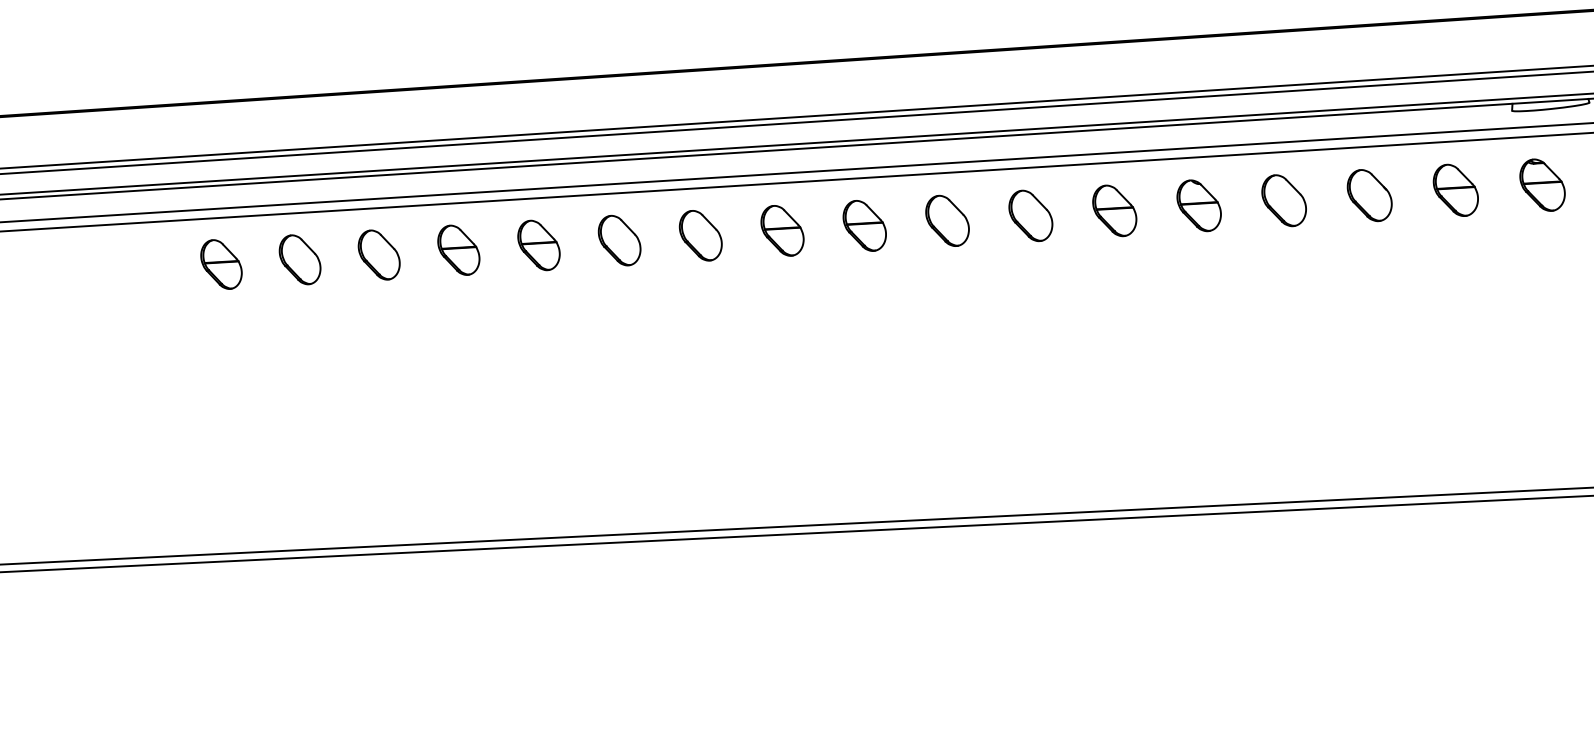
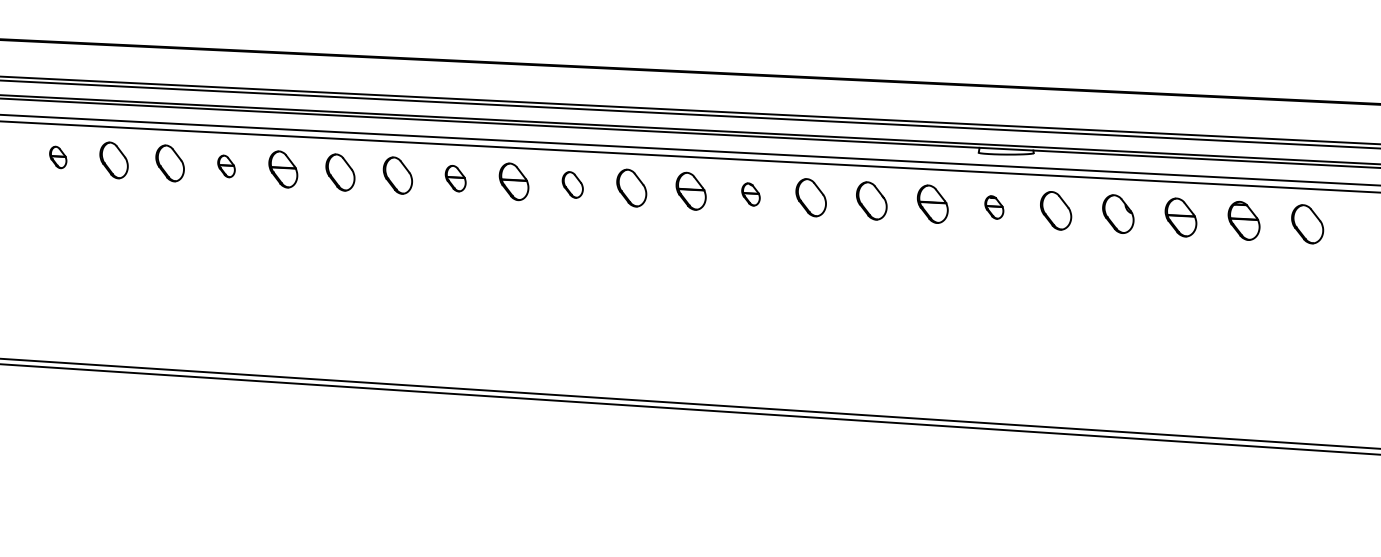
part: (1542, 185) -> (994, 207), size x0.6
part: (1198, 205) -> (750, 194), size x0.6
part: (947, 220) -> (572, 184), size x0.7
part: (782, 230) -> (455, 178), size x0.7
part: (458, 250) -> (226, 166), size x0.6
part: (220, 264) -> (57, 157), size x0.6

